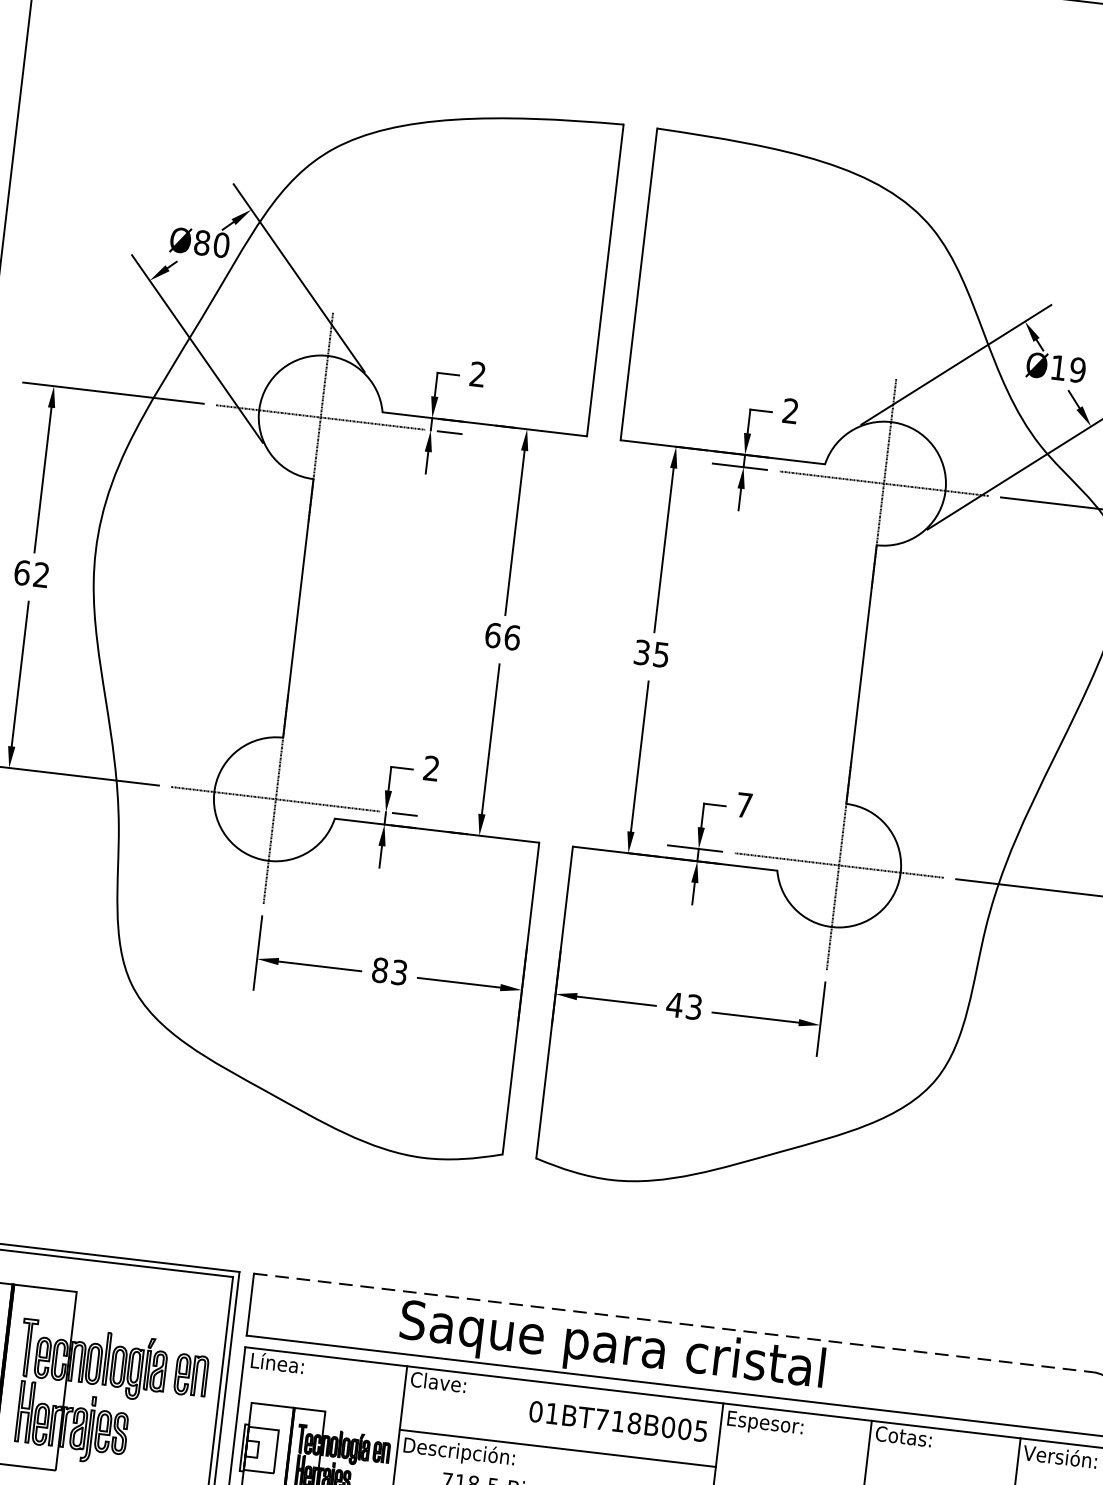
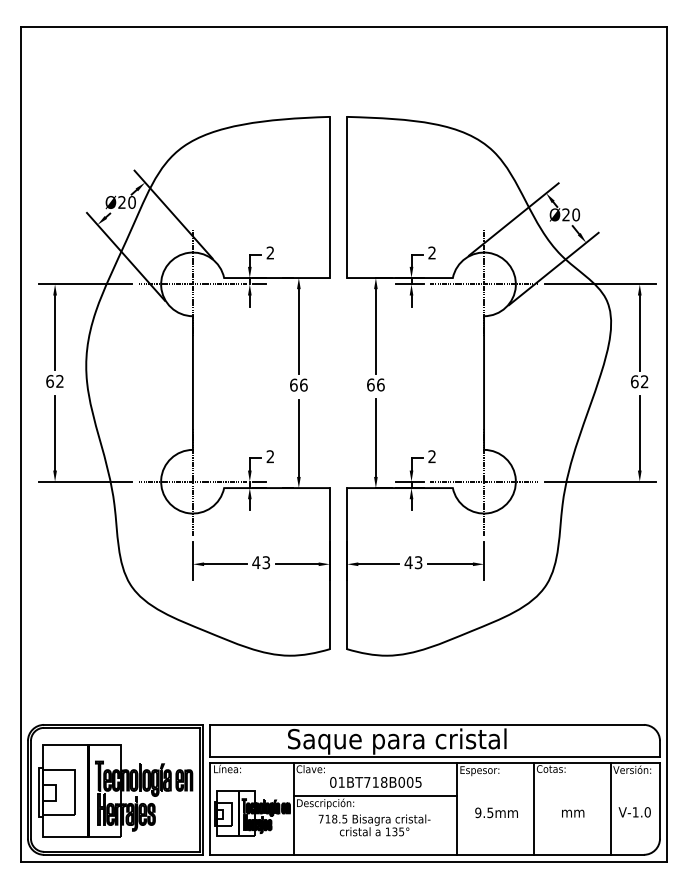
text: (201, 242) -> (121, 202), Ø80 -> Ø20
text: (1067, 368) -> (570, 214), Ø19 -> Ø20
text: (651, 652) -> (375, 384), 35 -> 66
text: (743, 804) -> (431, 456), 7 -> 2
text: (380, 970) -> (256, 562), 83 -> 43
line: (674, 1322) -> (427, 724), dashed -> solid
text: (617, 1421) -> (375, 782), moved

